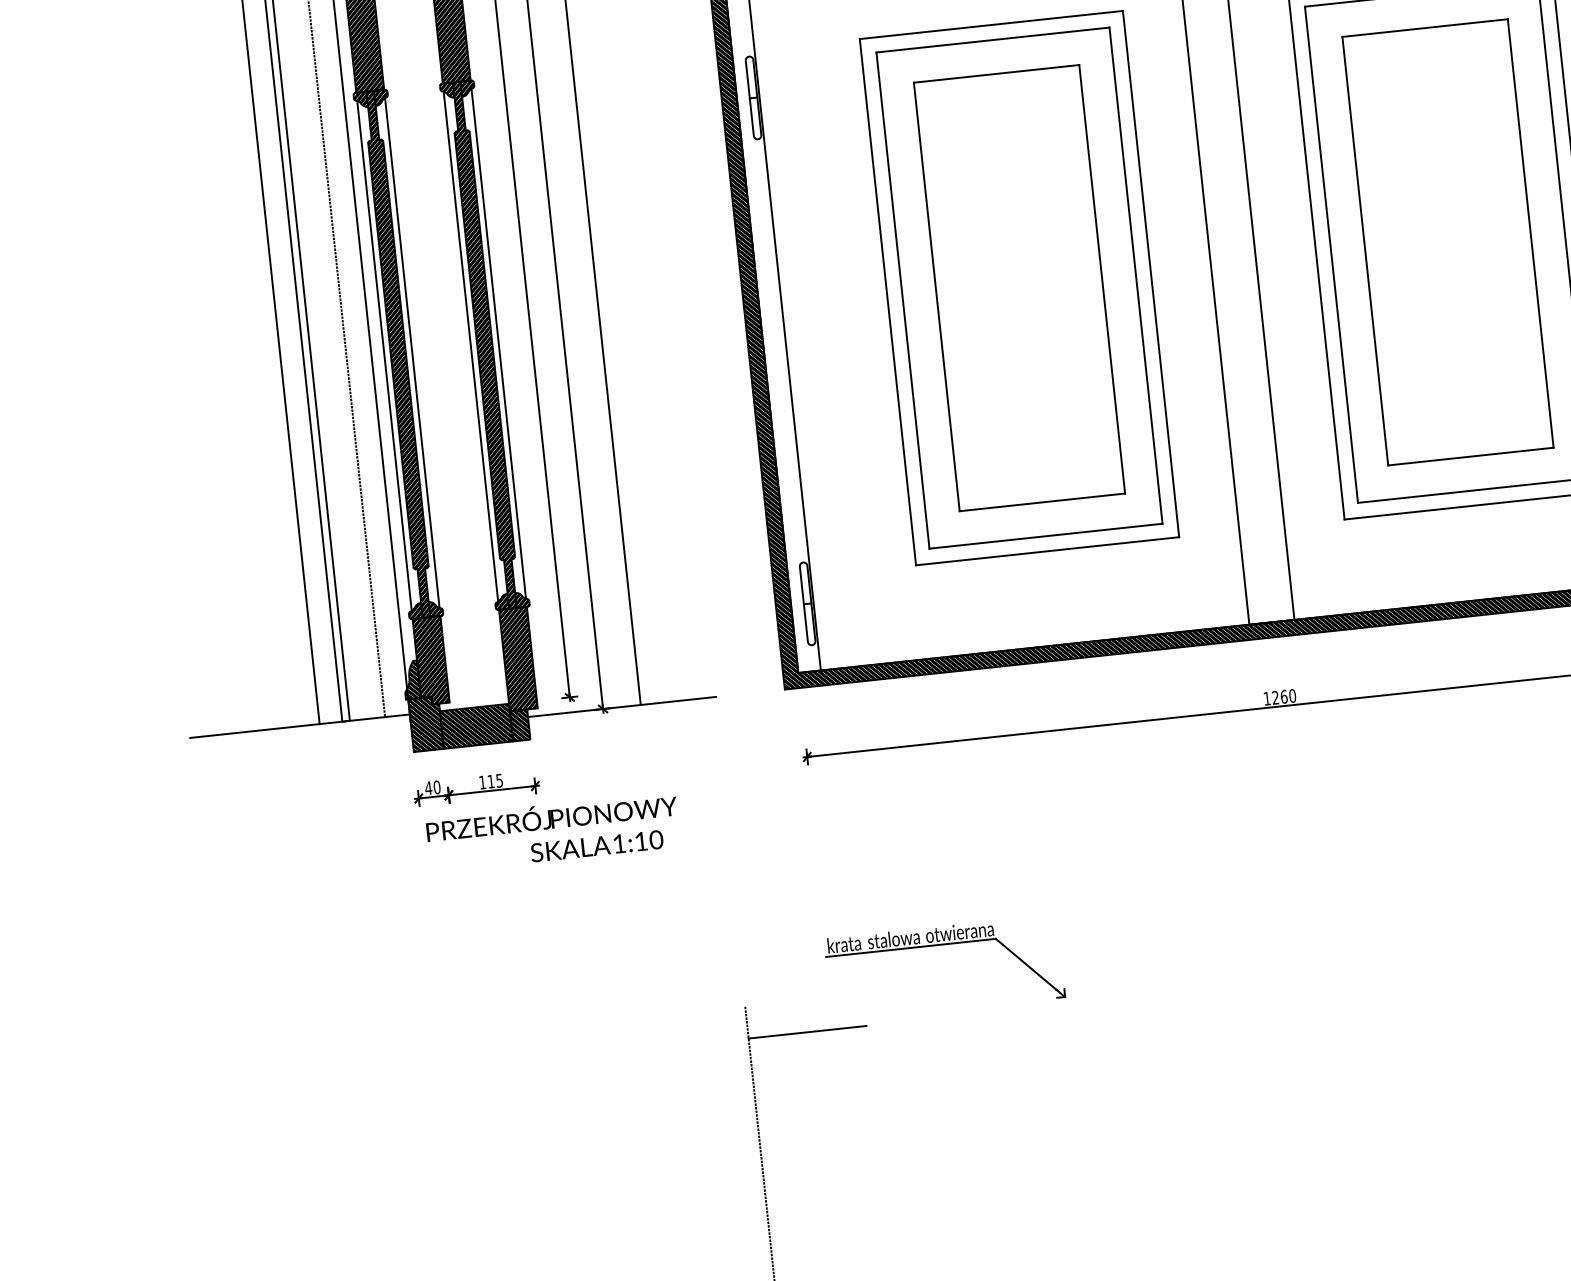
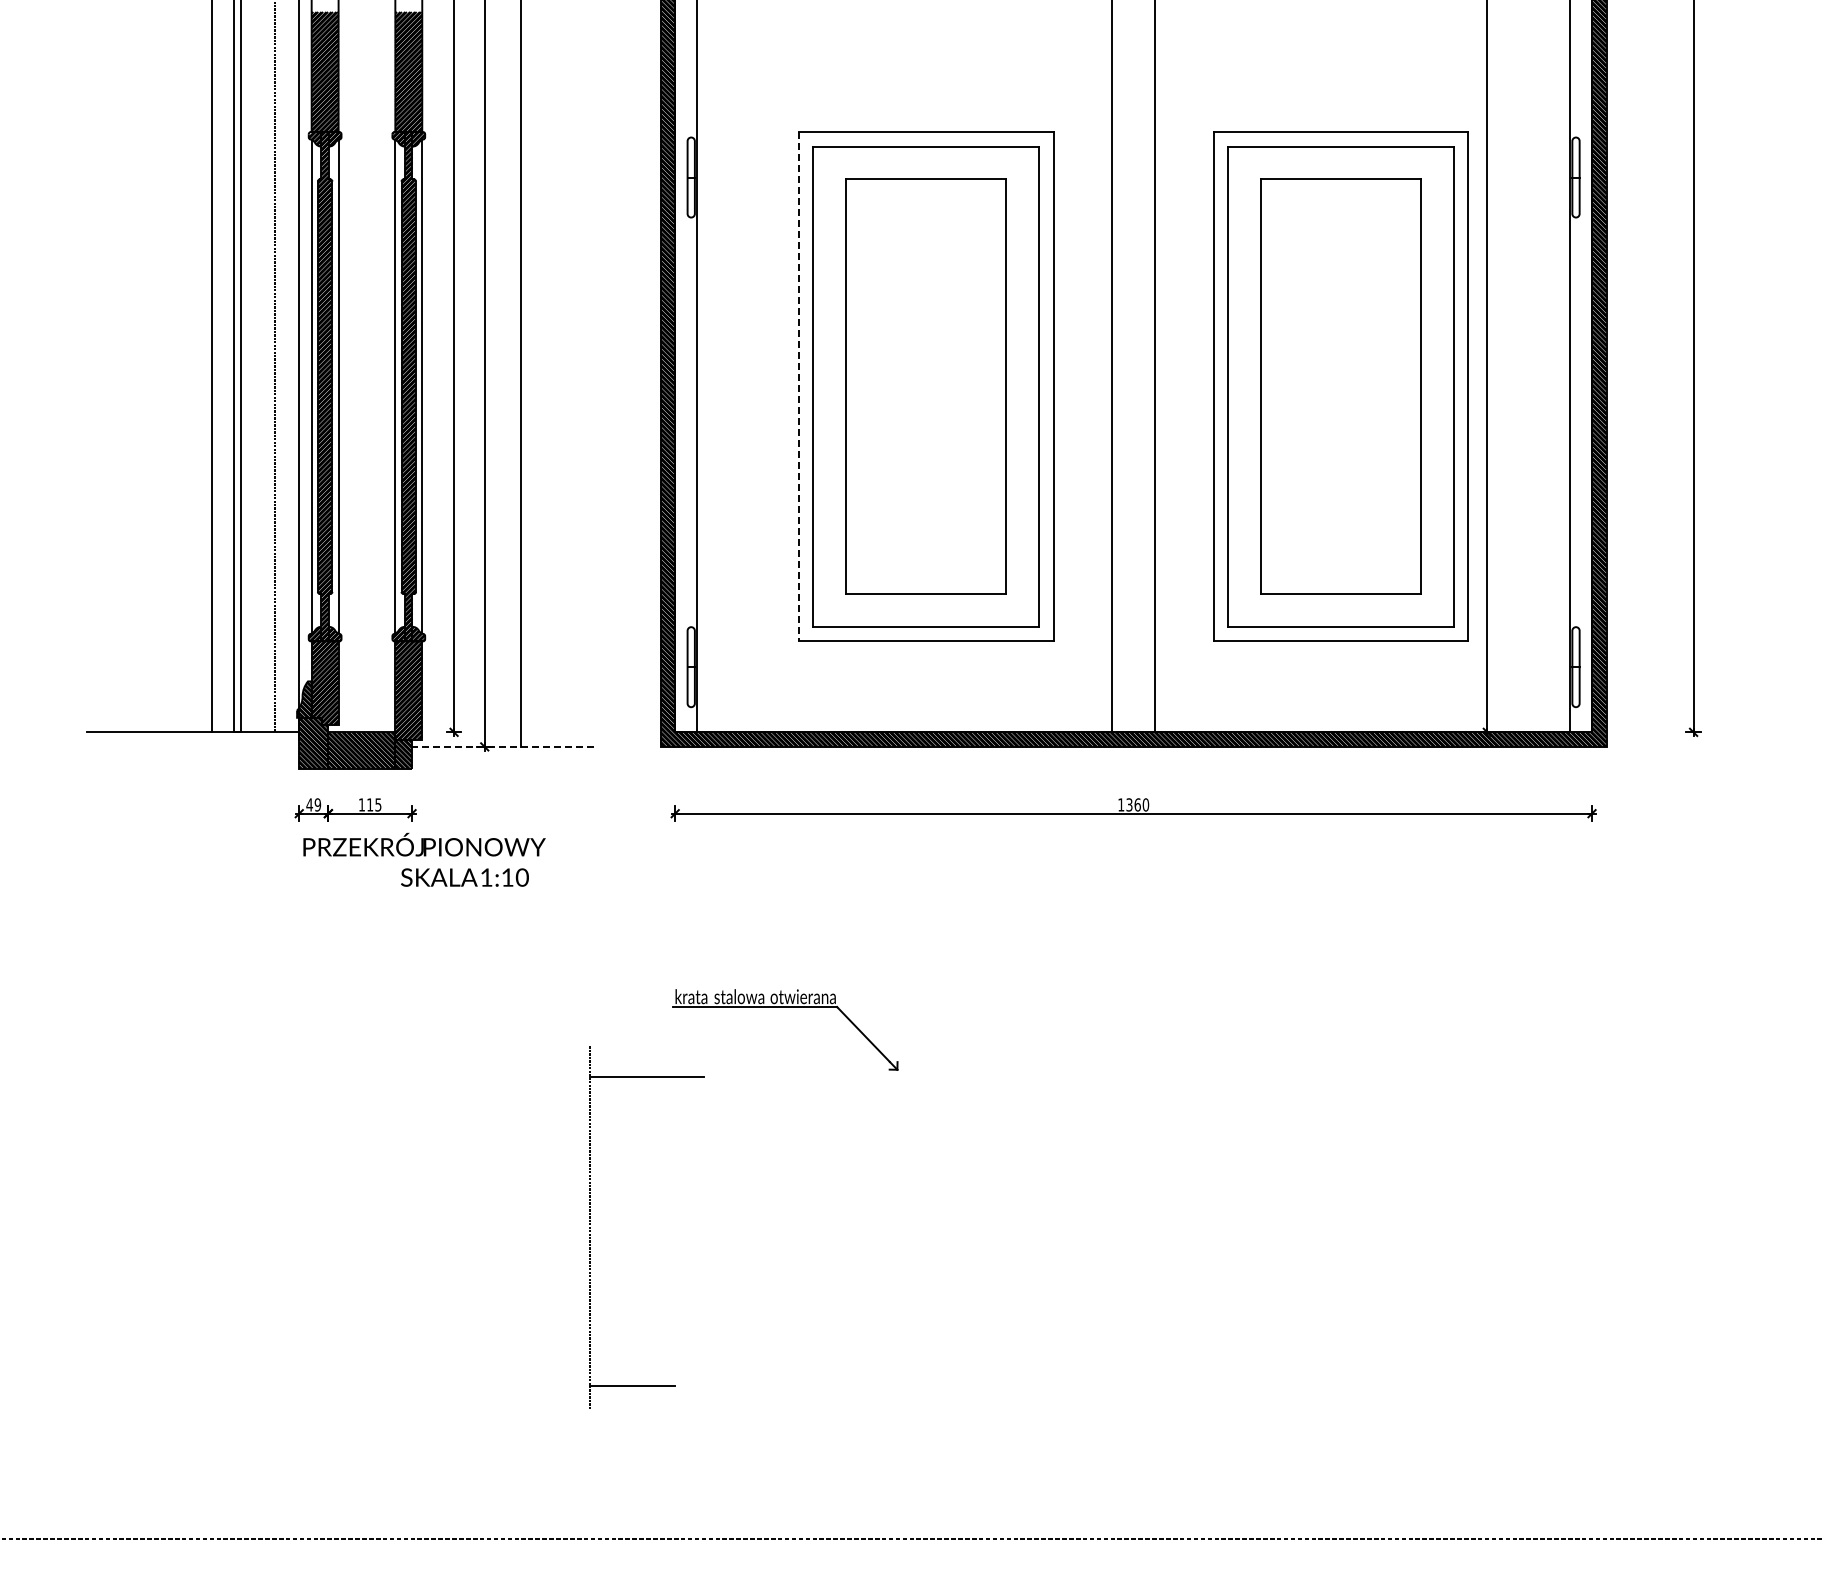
line: (887, 302) -> (798, 386), solid -> dashed
text: (1275, 698) -> (1129, 805), 1260 -> 1360
line: (622, 706) -> (503, 746), solid -> dashed
text: (436, 787) -> (317, 804), 40 -> 49

